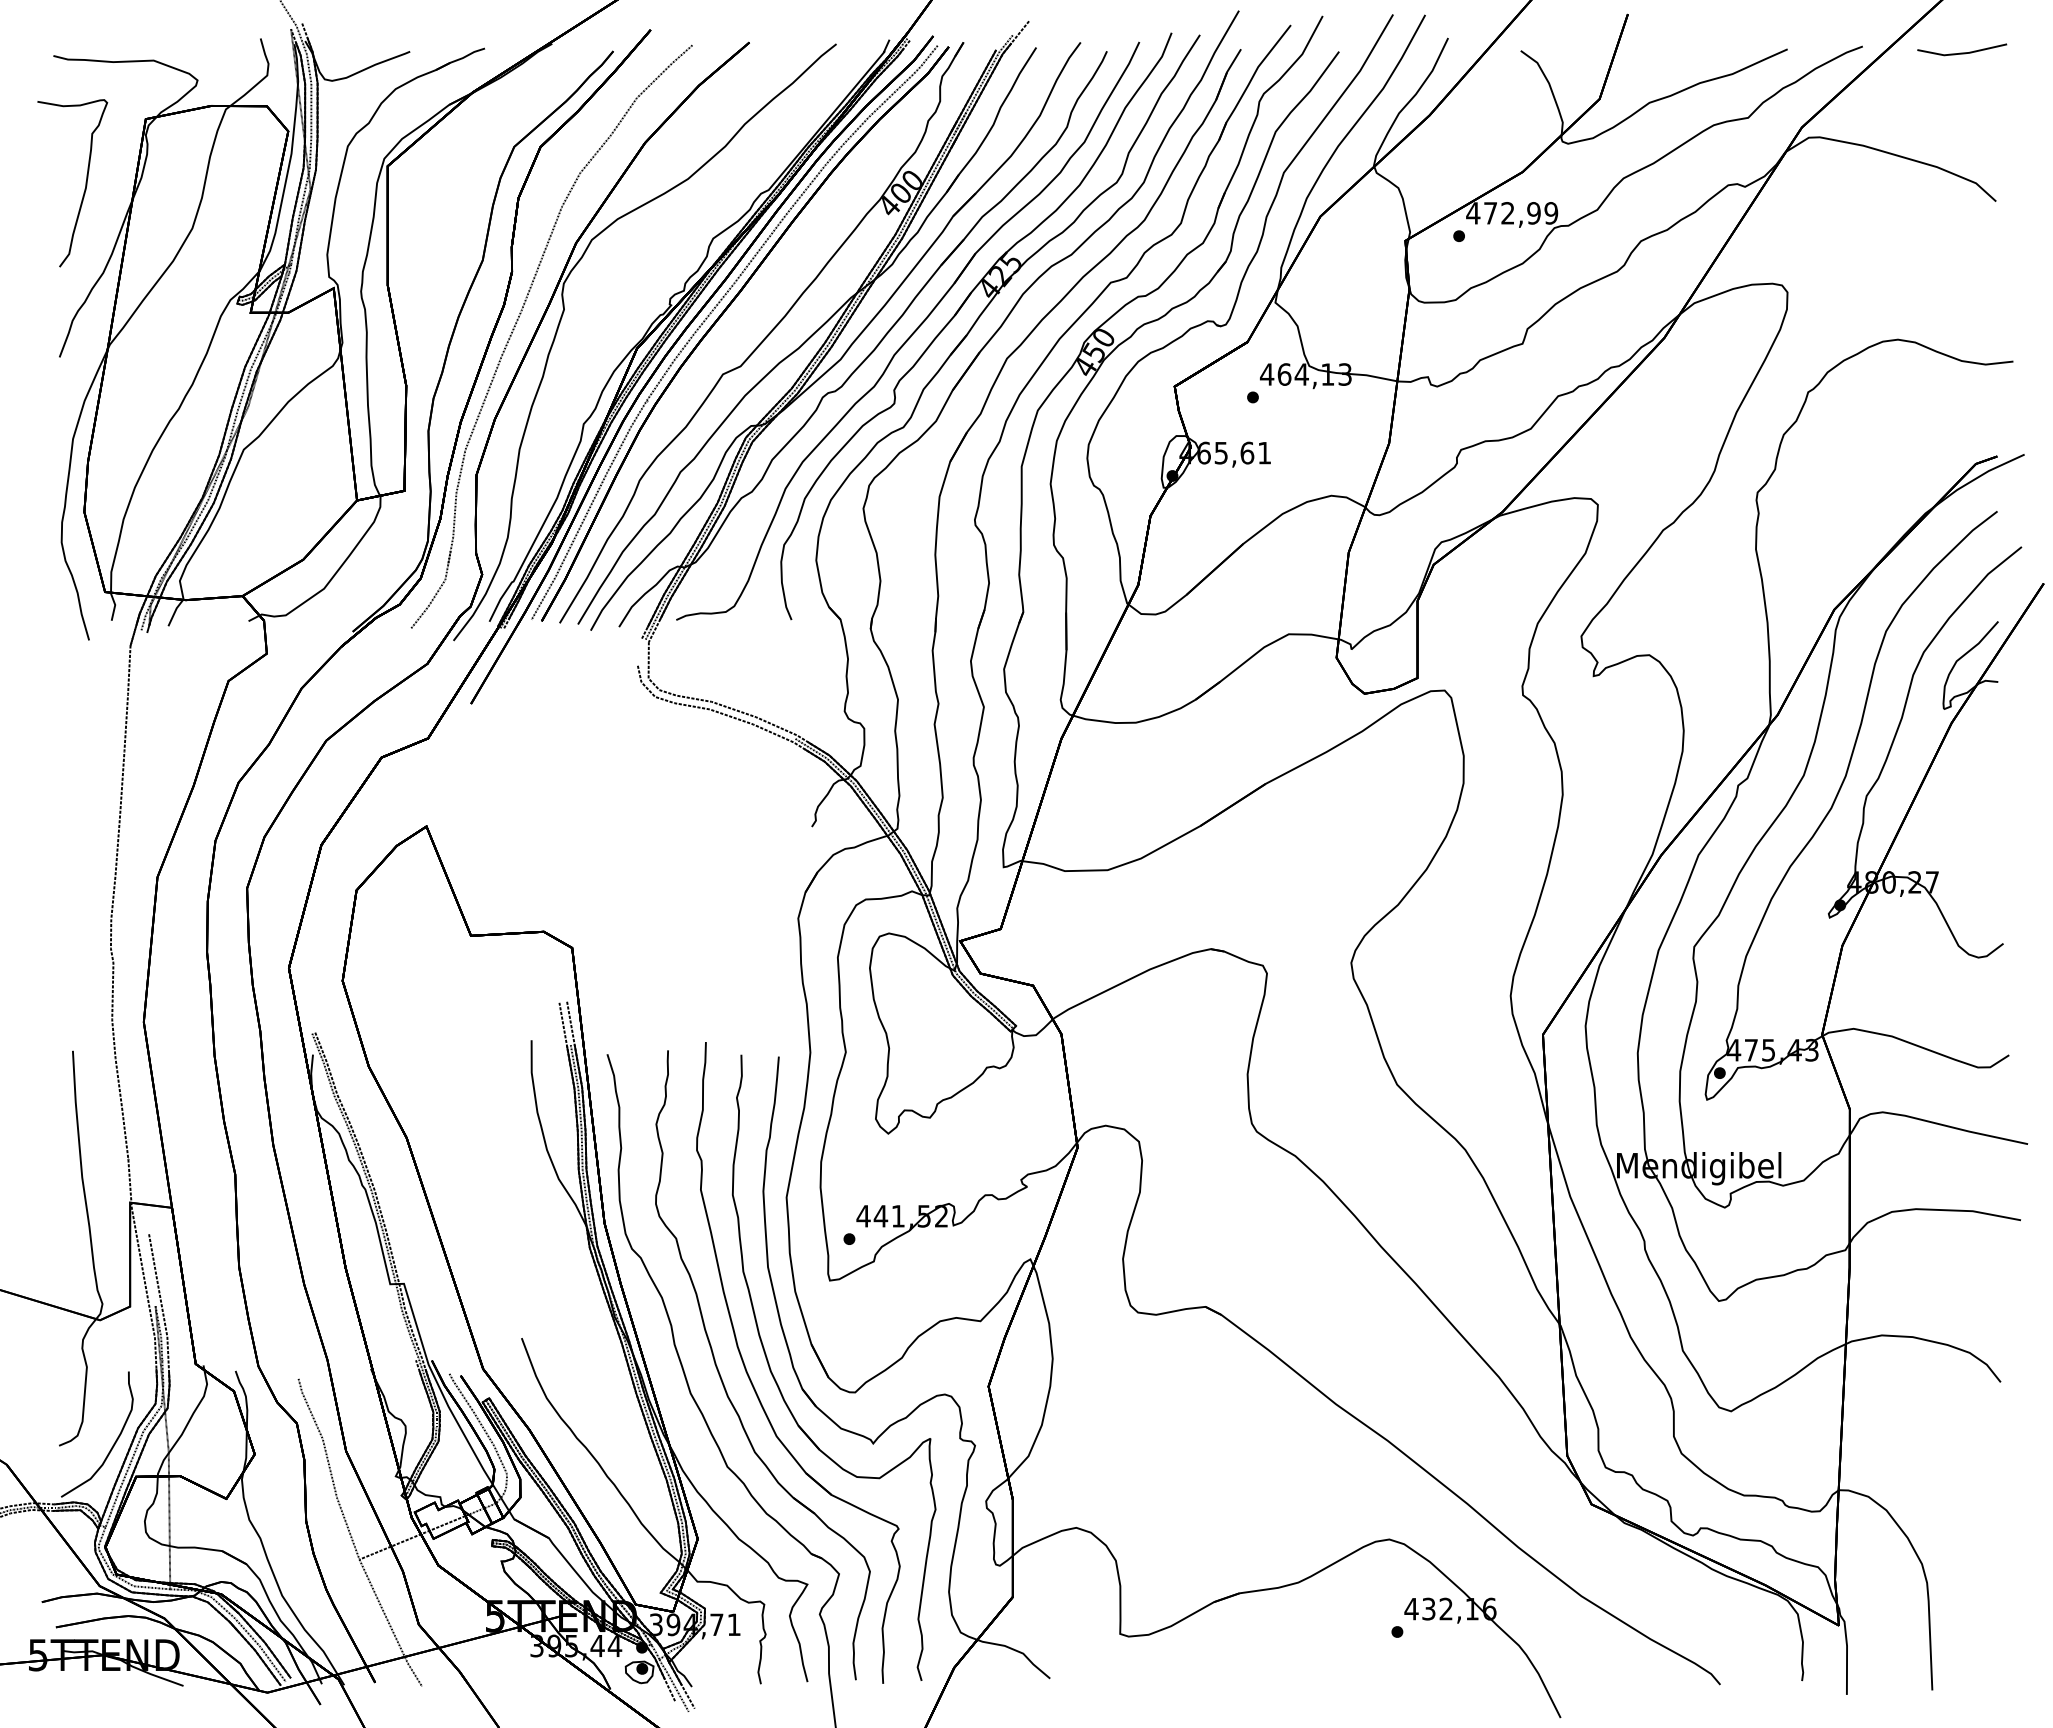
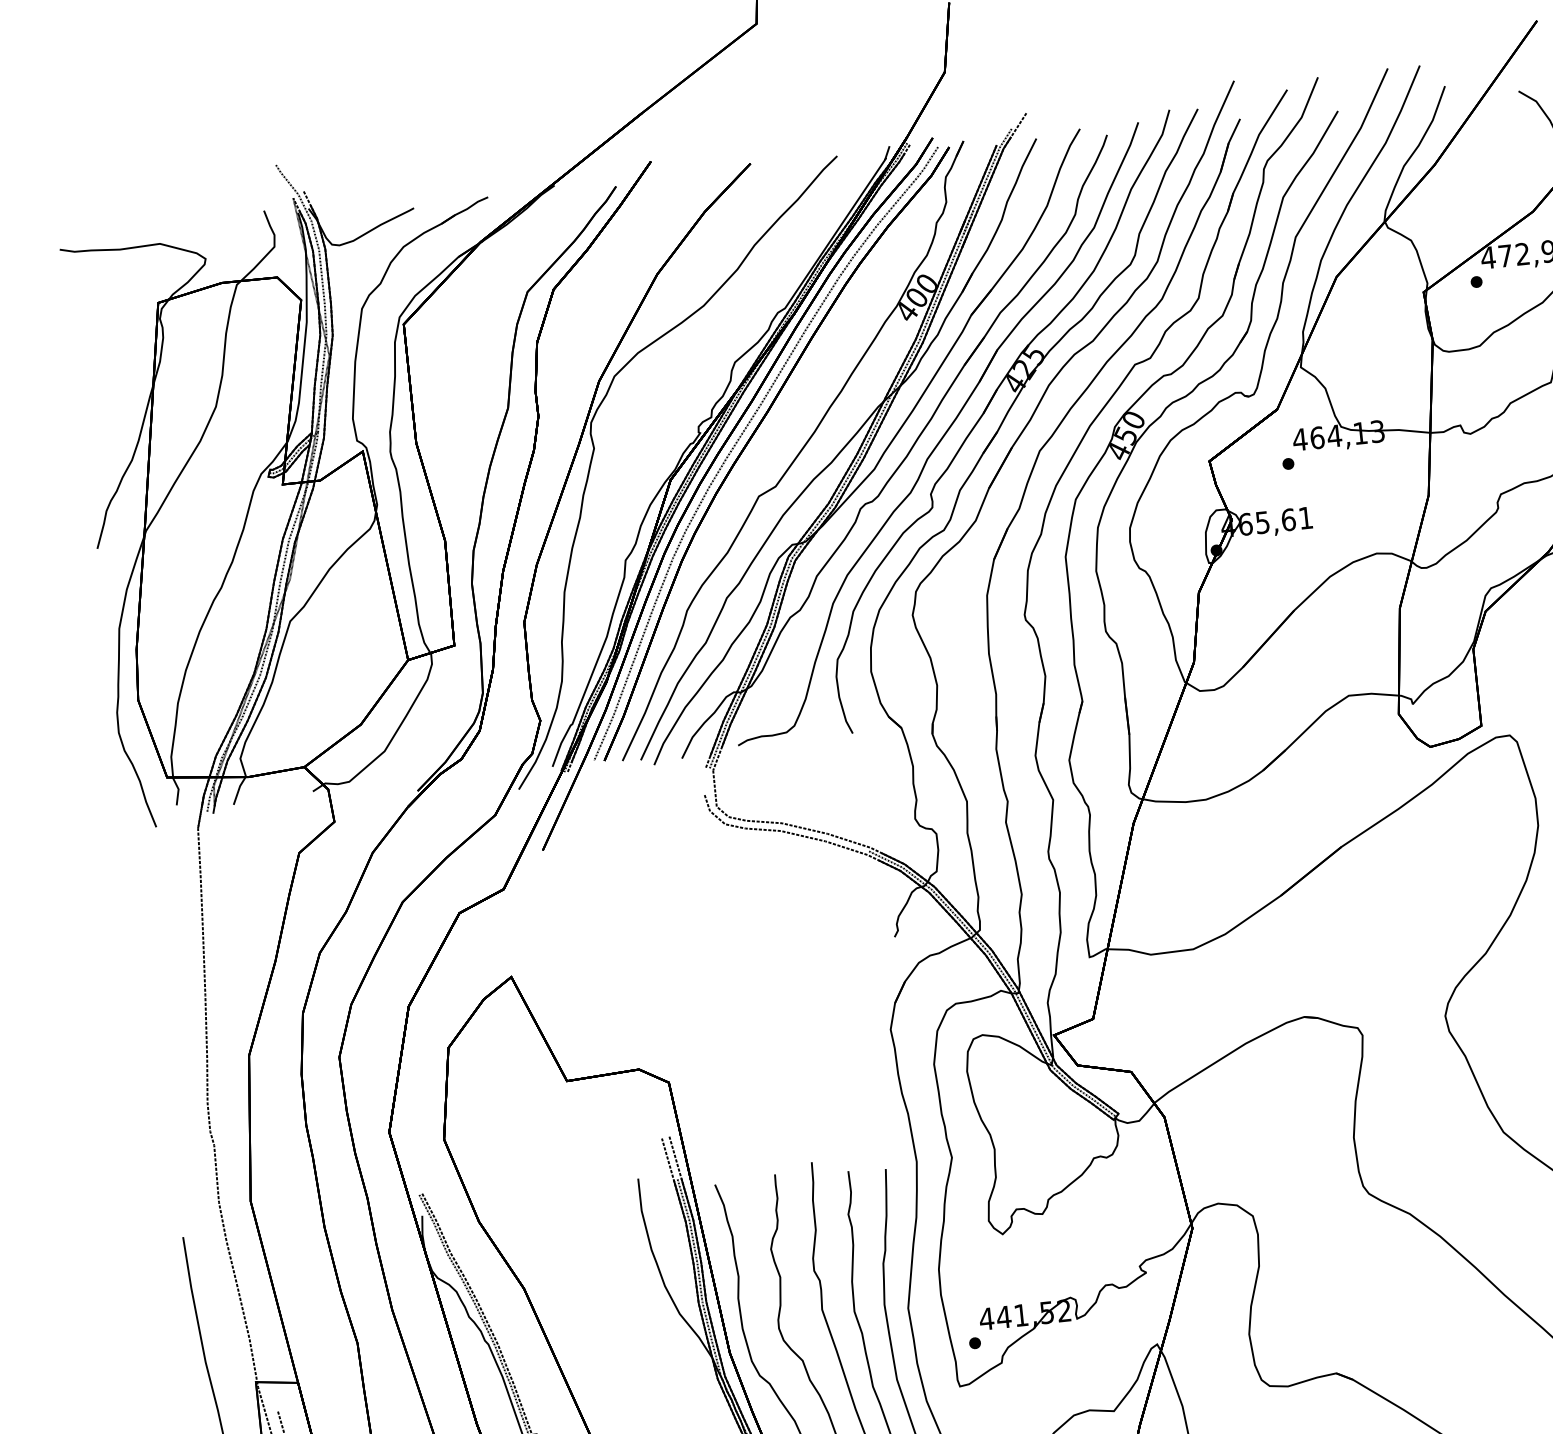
curve: (85, 183) -> (104, 373), removed
part: (518, 320) -> (549, 464), removed

